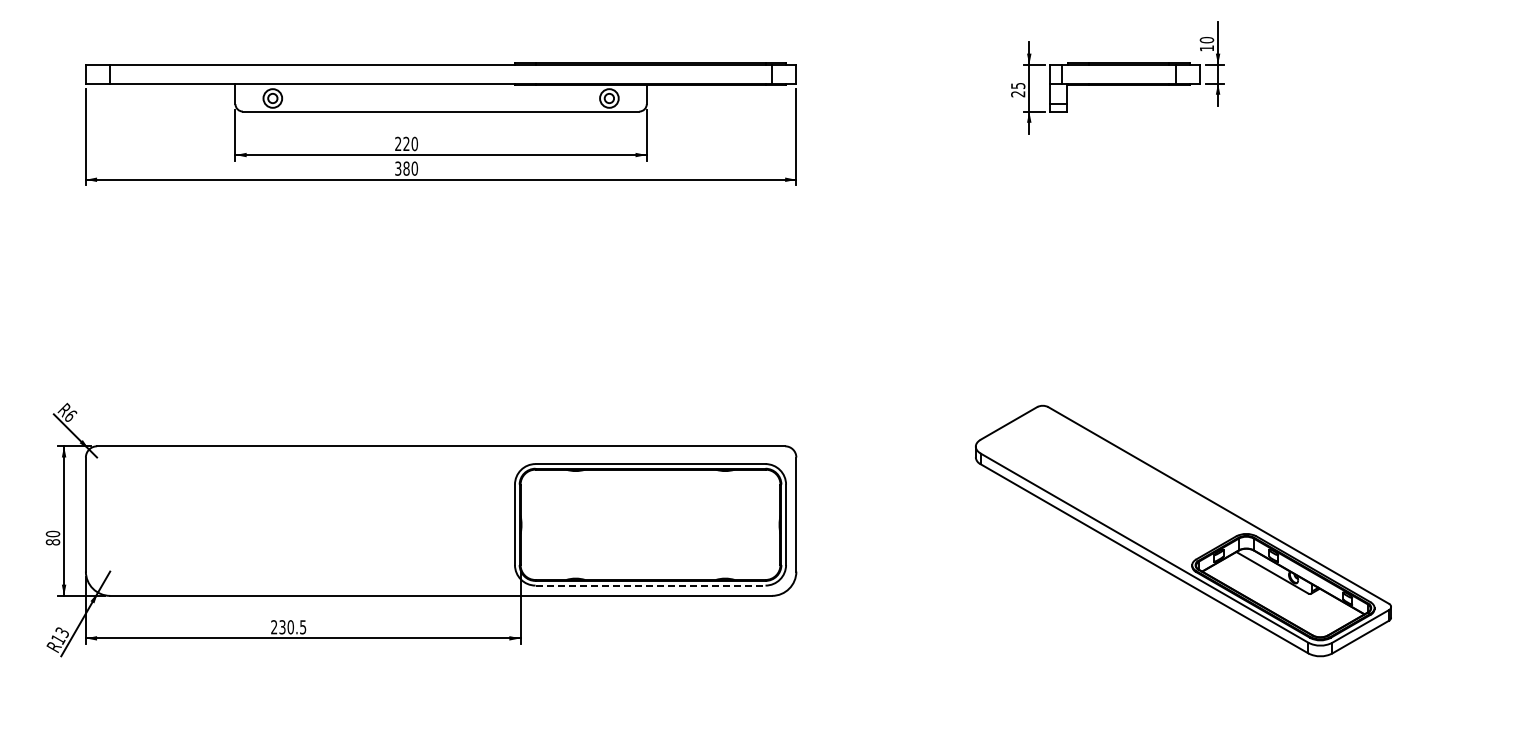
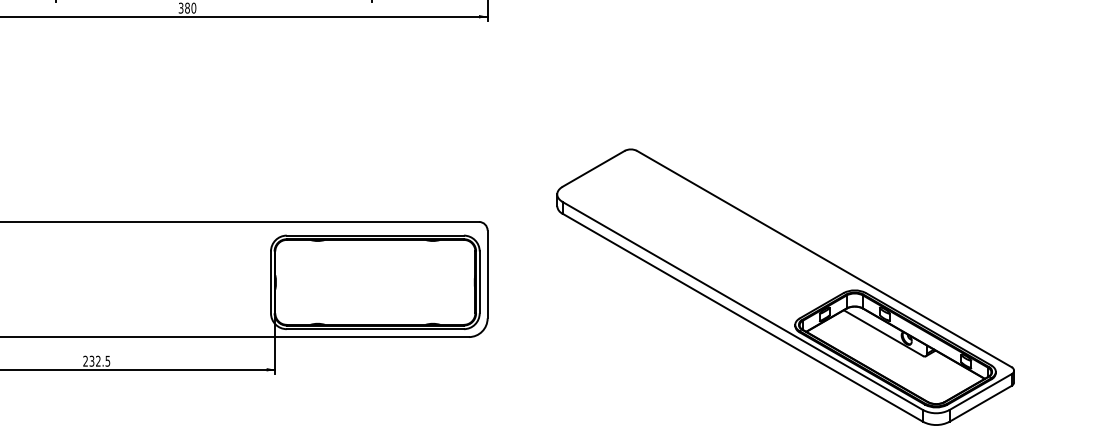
part: (1183, 530) -> (785, 286), size x1.43
line: (650, 585) -> (375, 329), dashed -> solid
text: (290, 627) -> (98, 361), 230.5 -> 232.5

